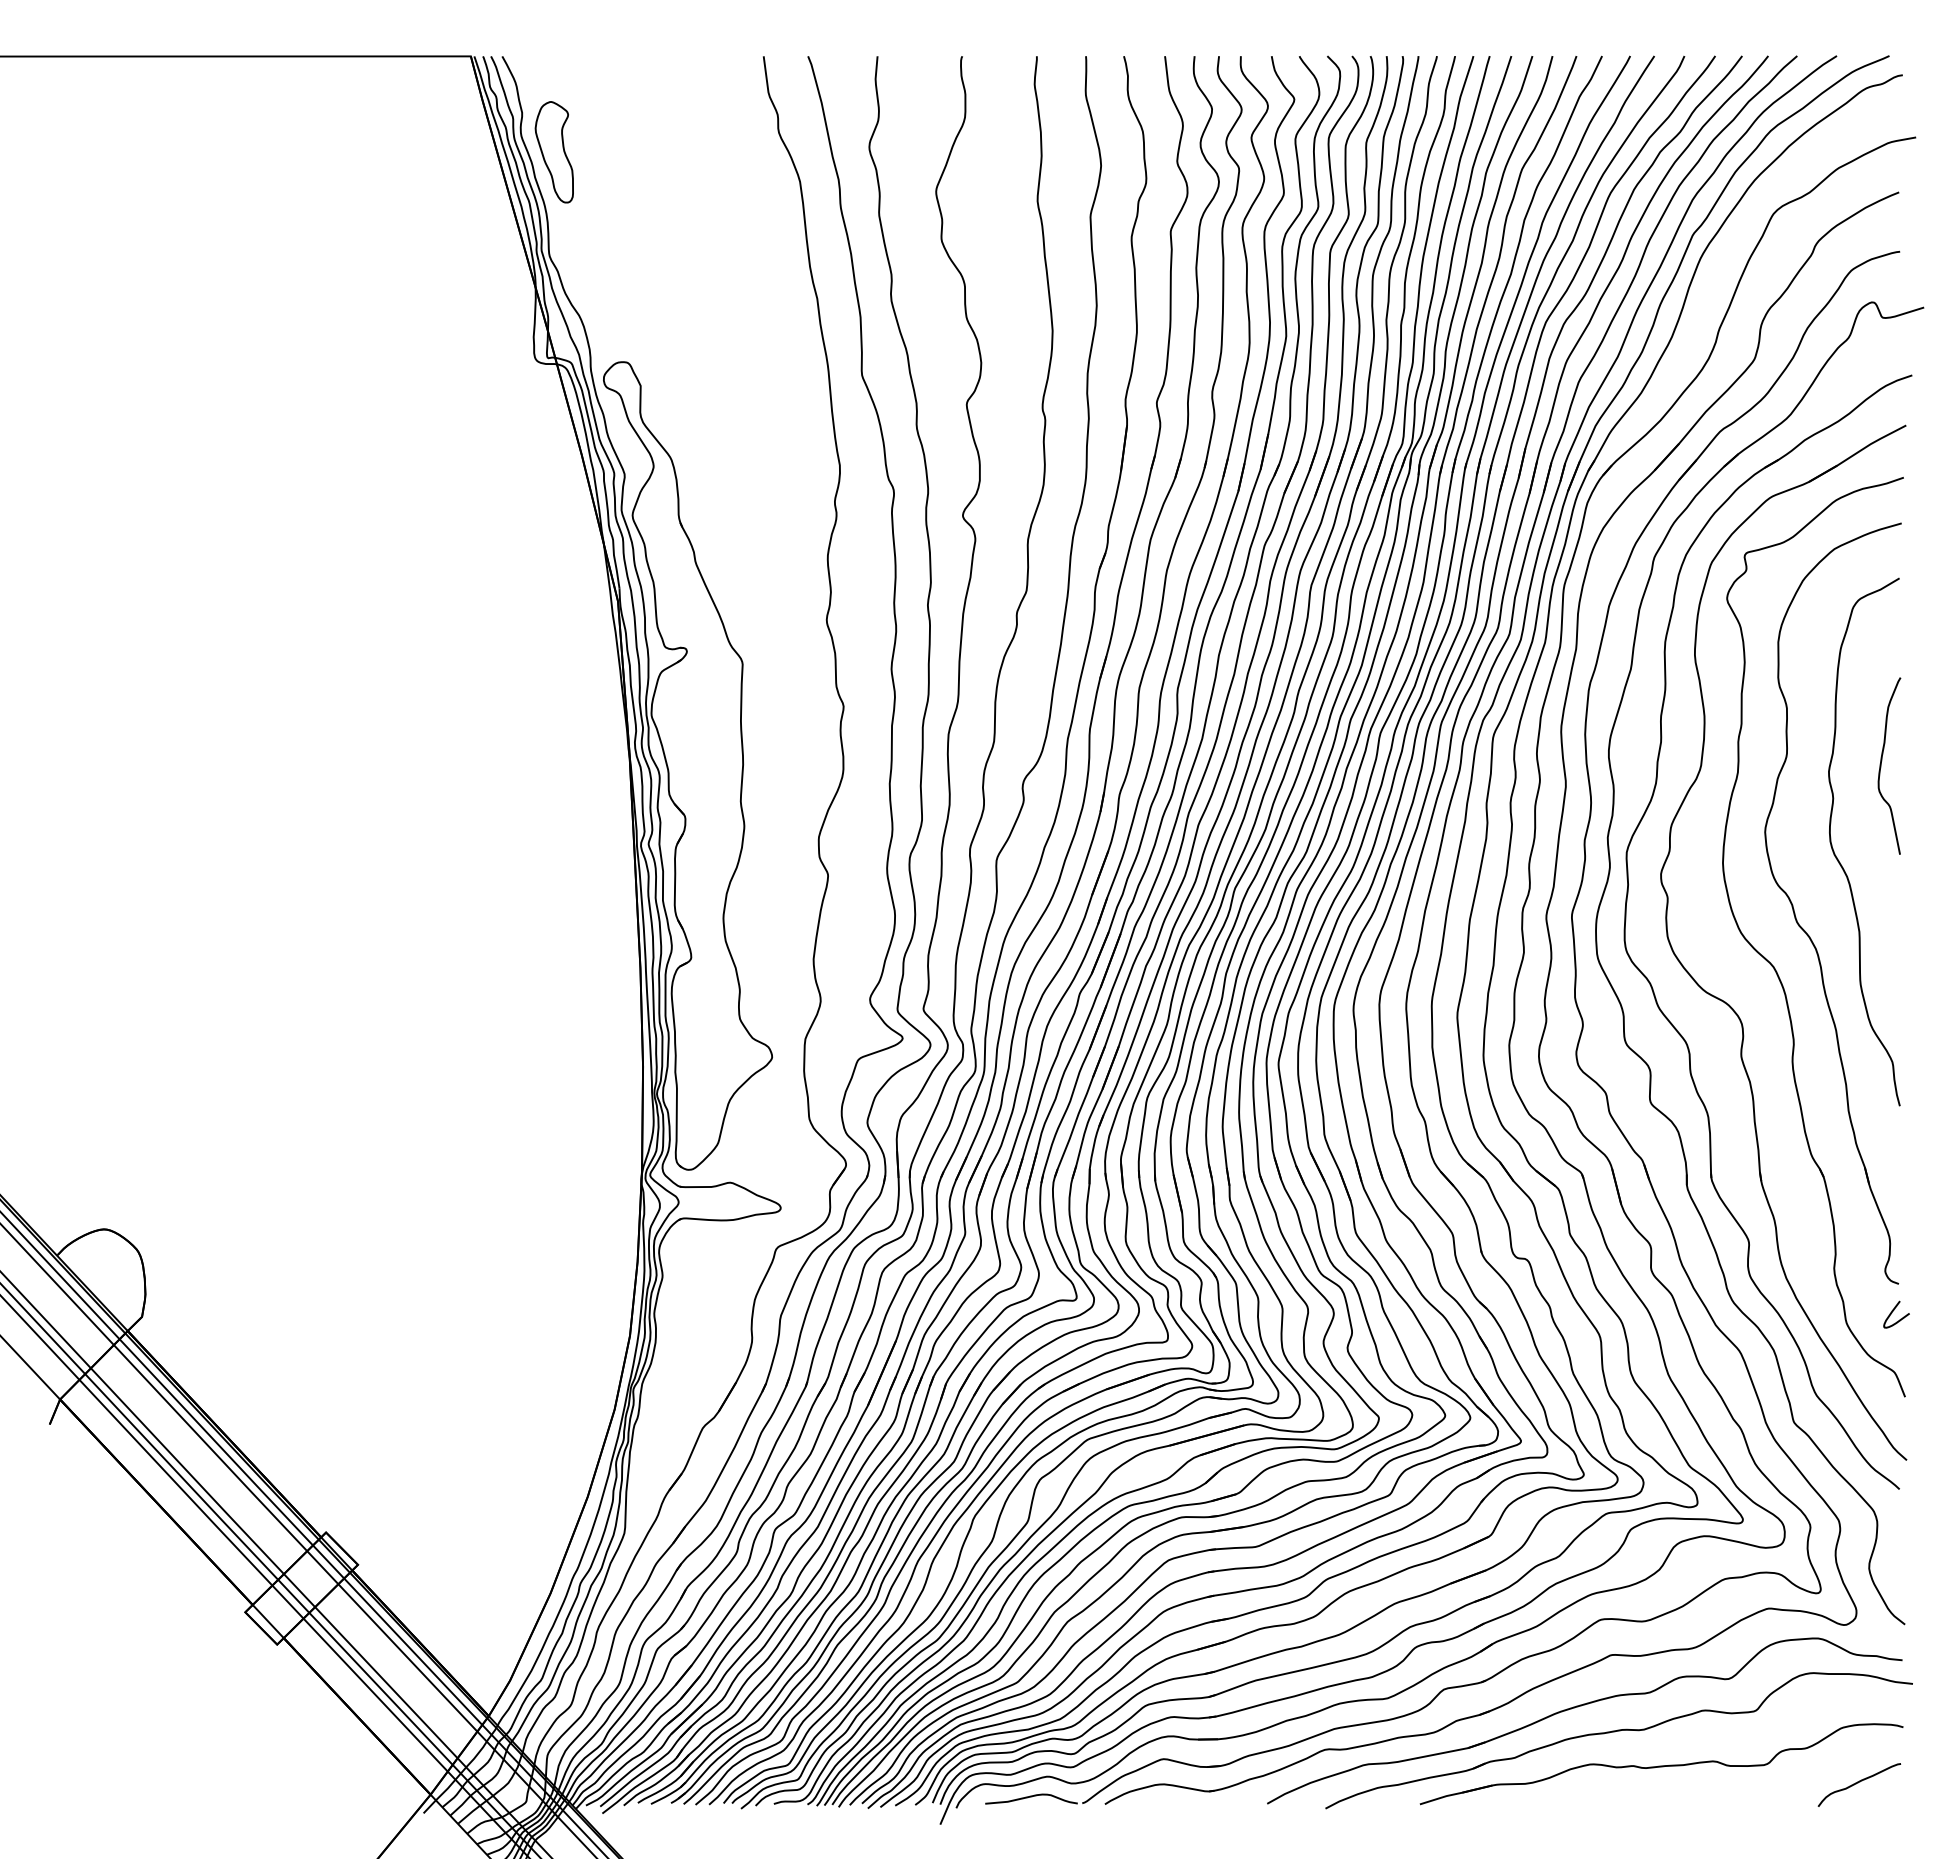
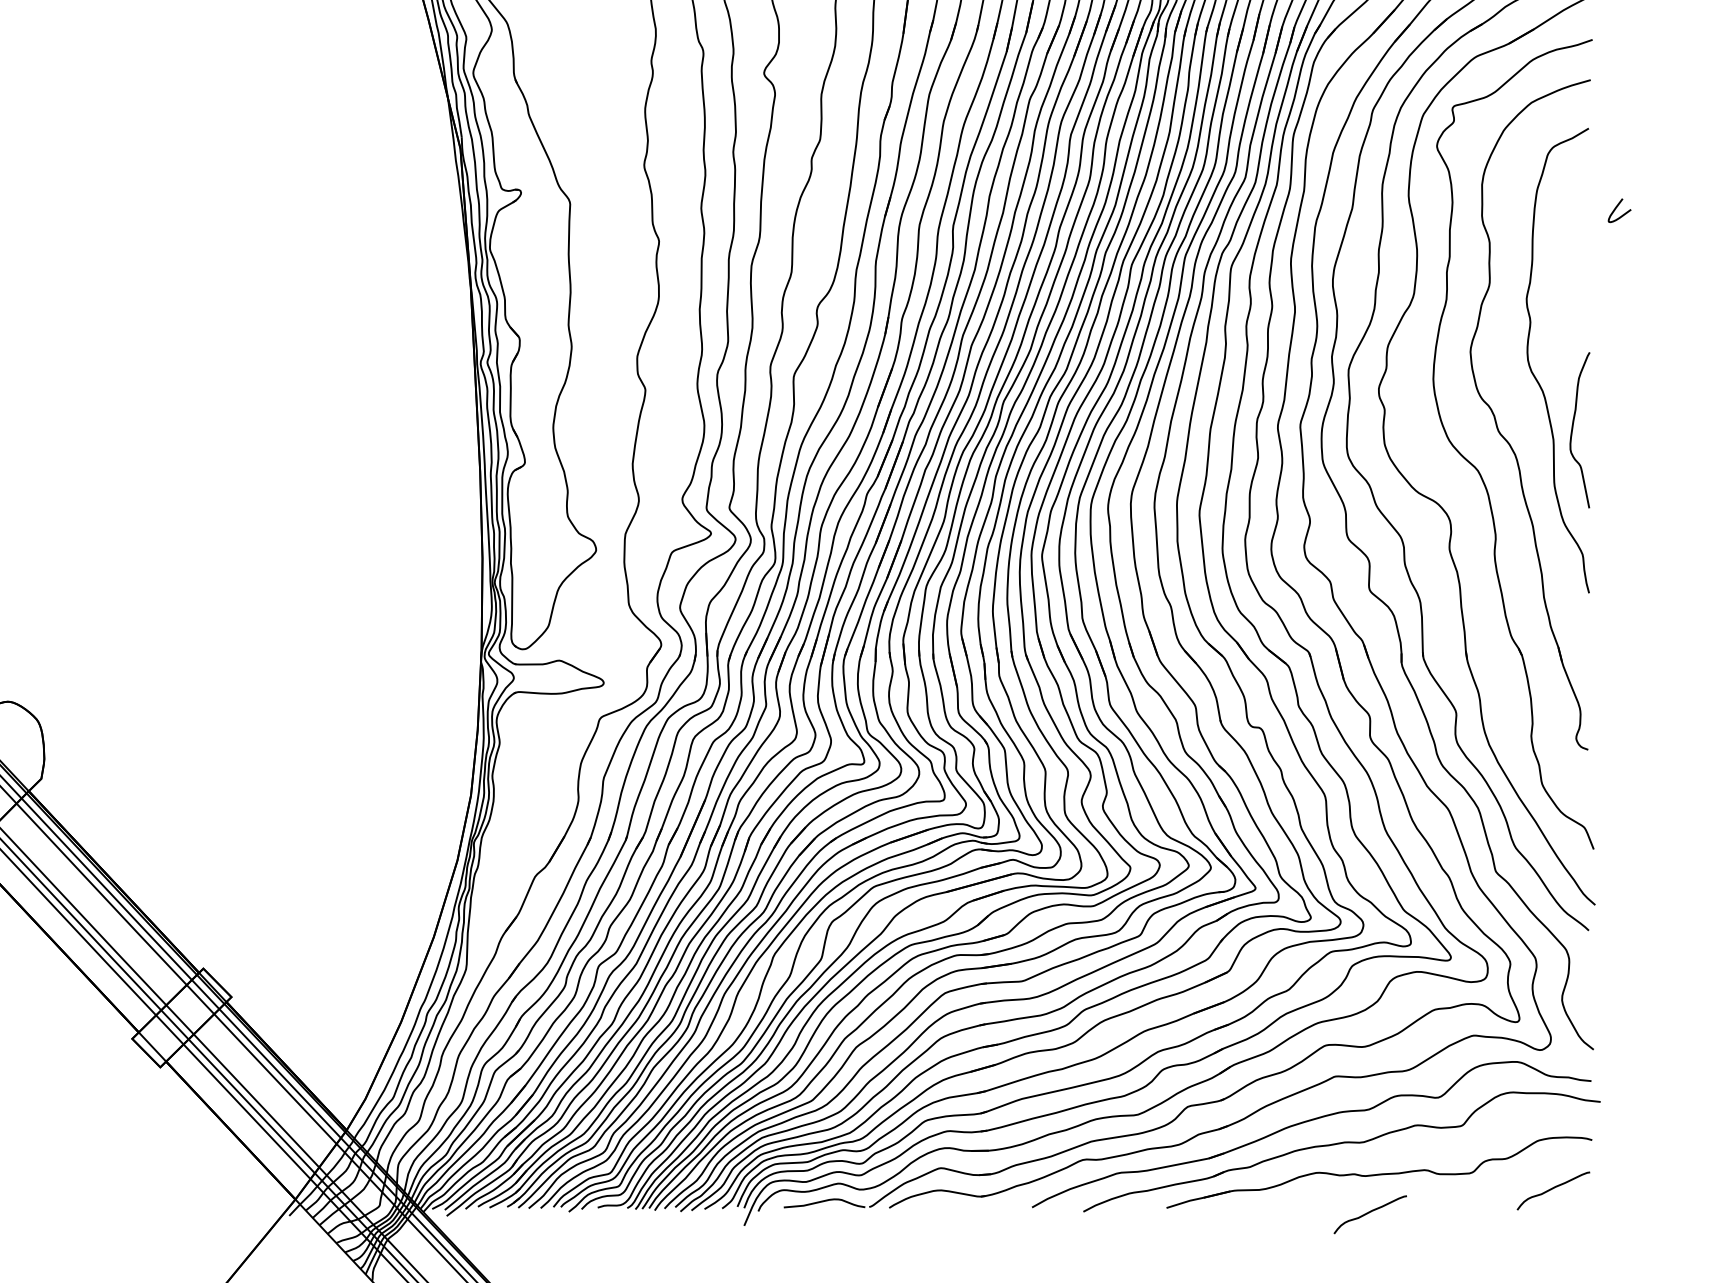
curve: (1881, 765) -> (1572, 429), moved
curve: (1892, 1313) -> (1616, 209), moved
curve: (1650, 1810) -> (1369, 1213), added

